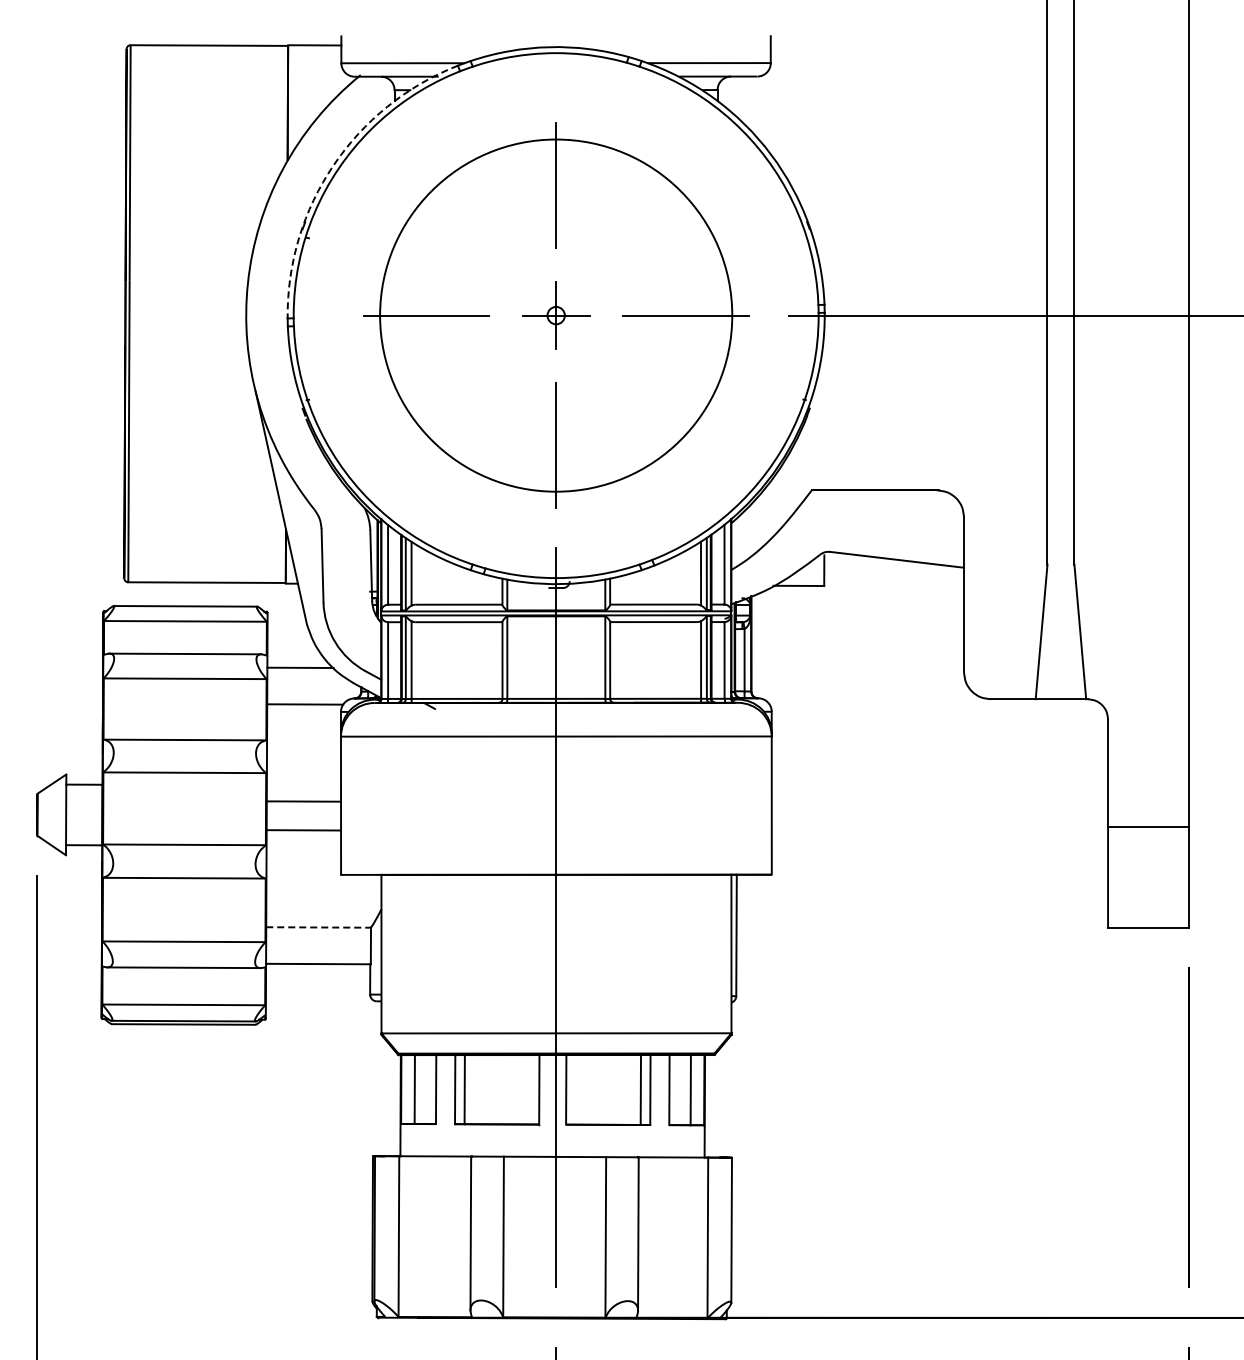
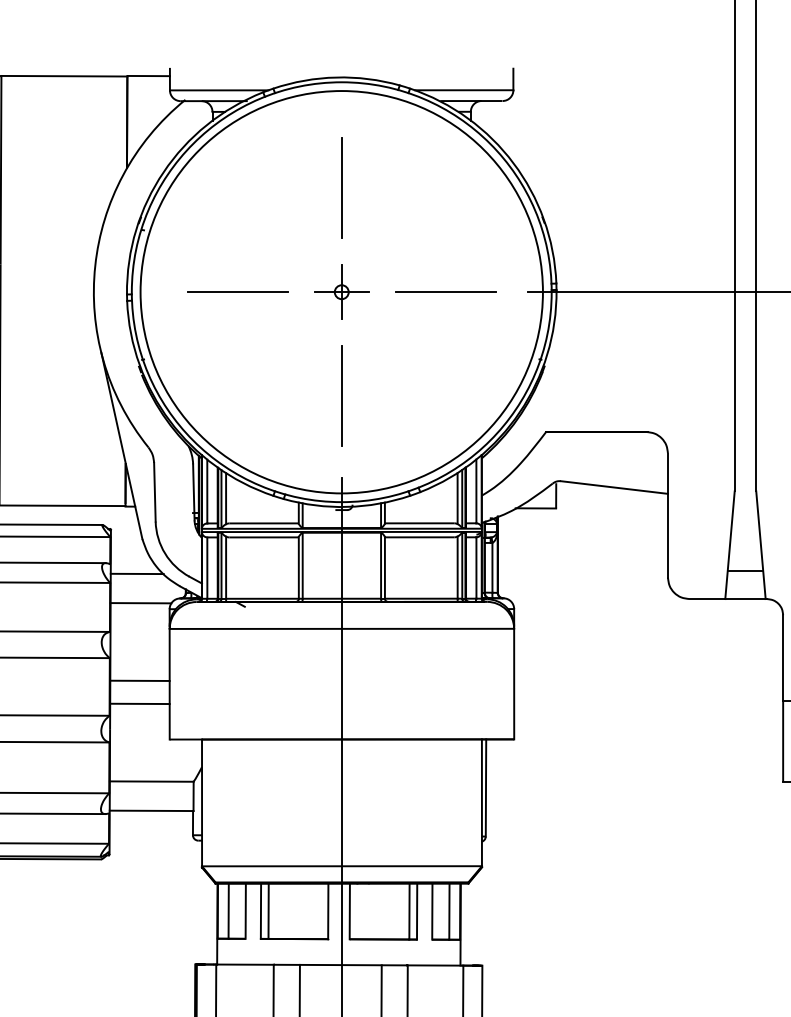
arc: (333, 165) -> (163, 172), dashed -> solid
circle: (555, 315) -> (341, 292), size x1.43
line: (1060, 664) -> (745, 571), added
line: (319, 927) -> (152, 781), dashed -> solid

